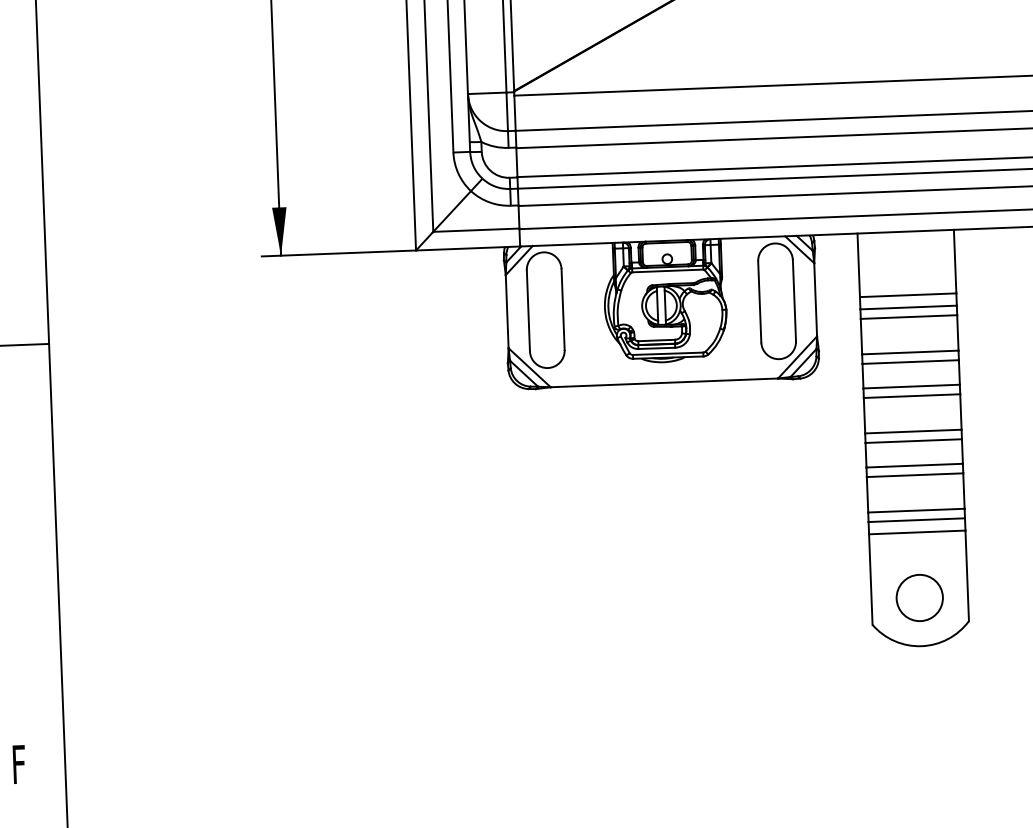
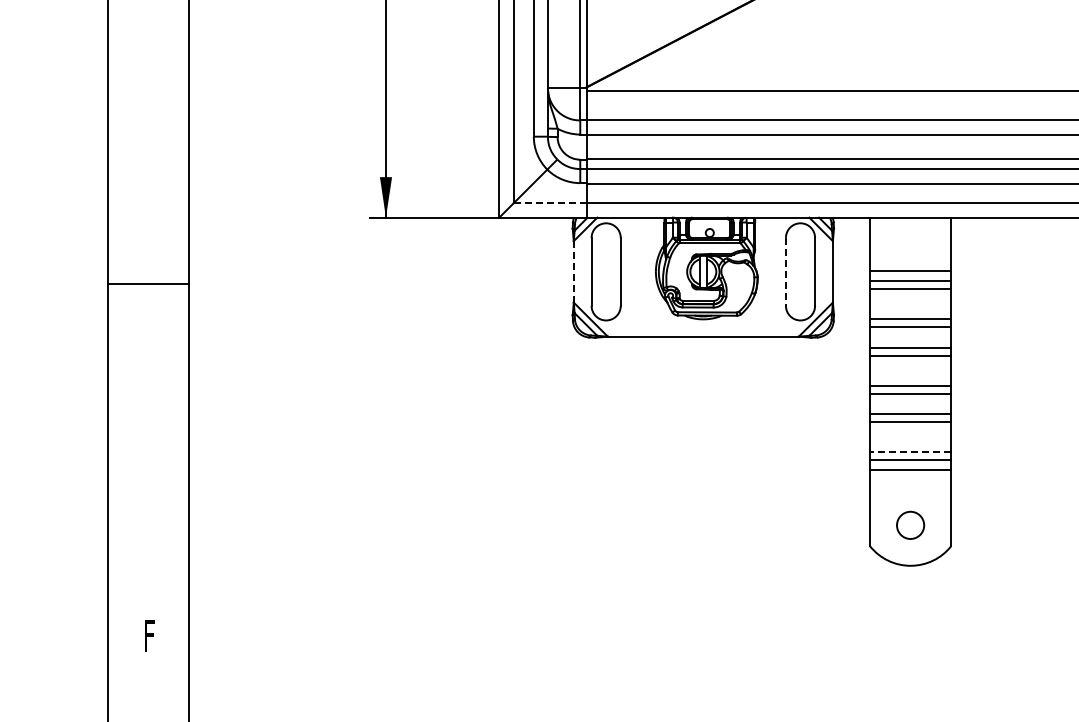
line: (476, 230) -> (550, 202), solid -> dashed
line: (759, 302) -> (785, 272), solid -> dashed
line: (506, 311) -> (573, 271), solid -> dashed
line: (916, 510) -> (910, 451), solid -> dashed
circle: (919, 598) -> (910, 525), size x0.7

